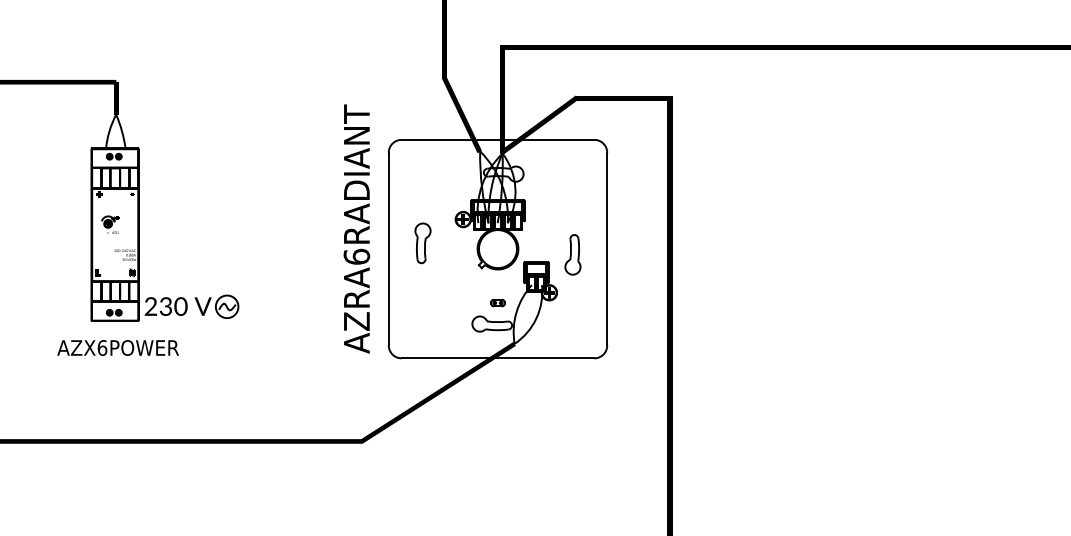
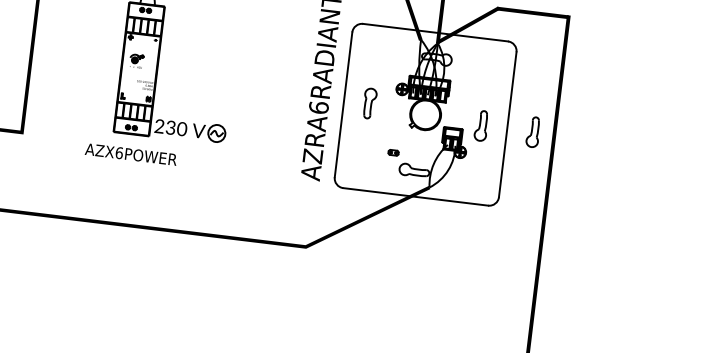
part: (641, 254) -> (533, 131), added
part: (497, 302) -> (393, 152), moved

